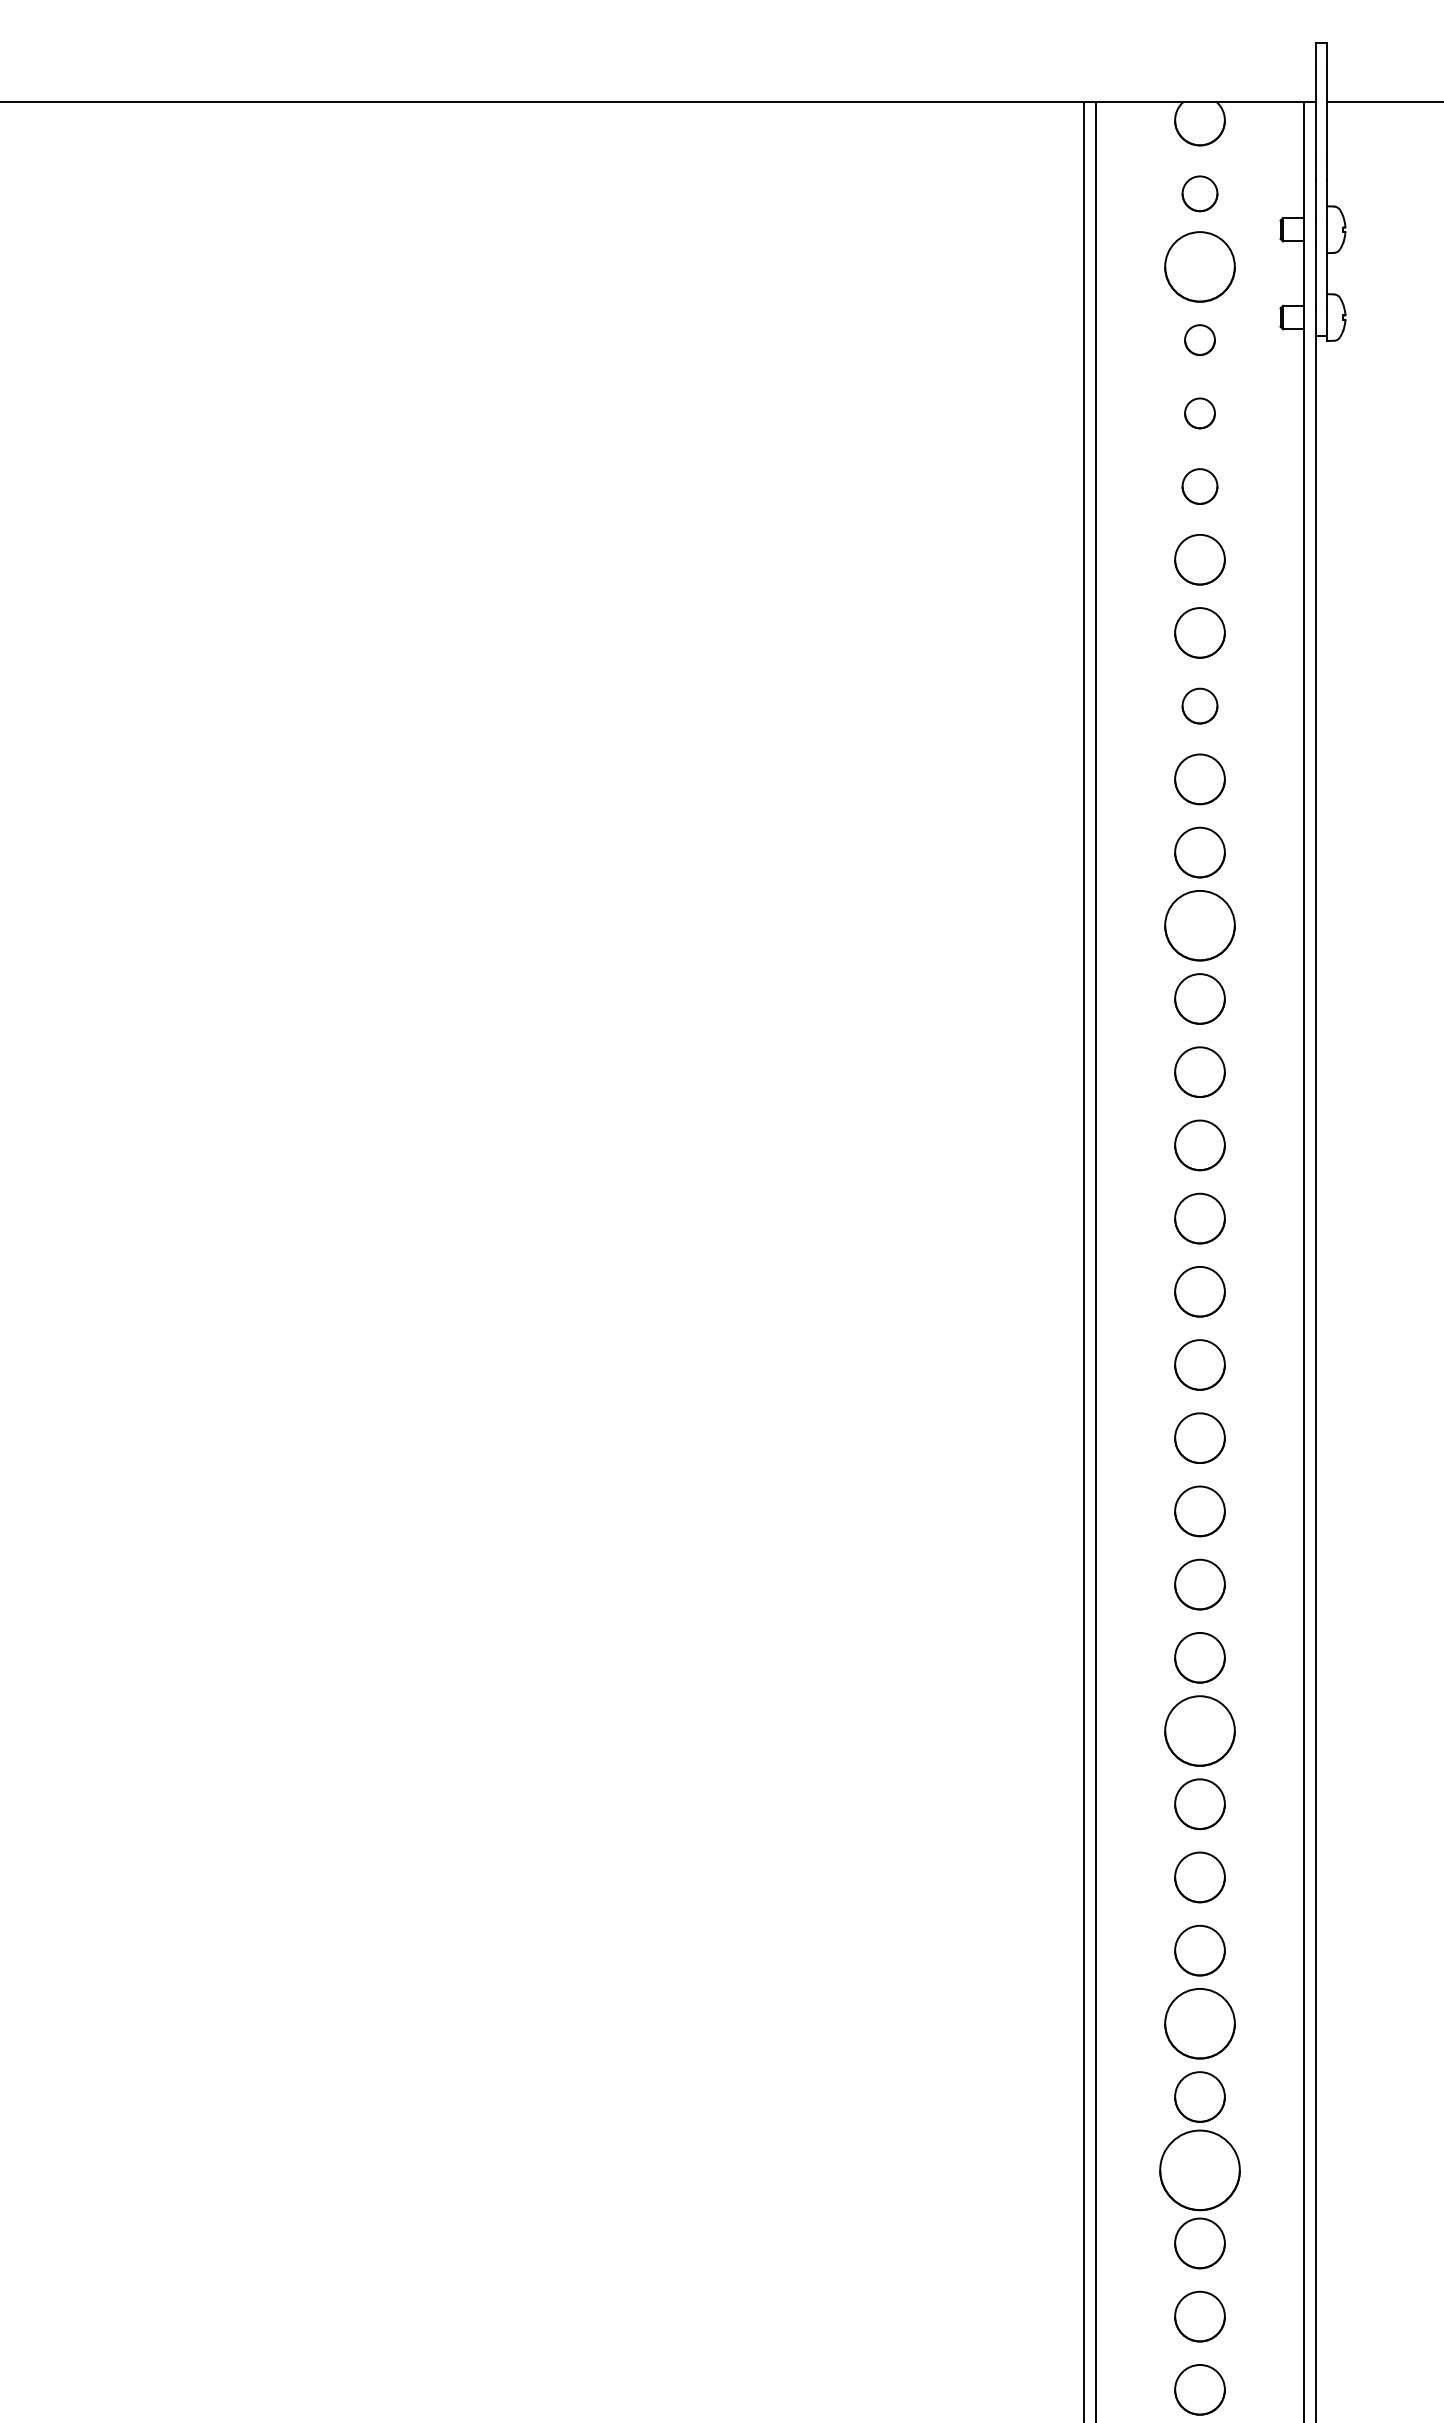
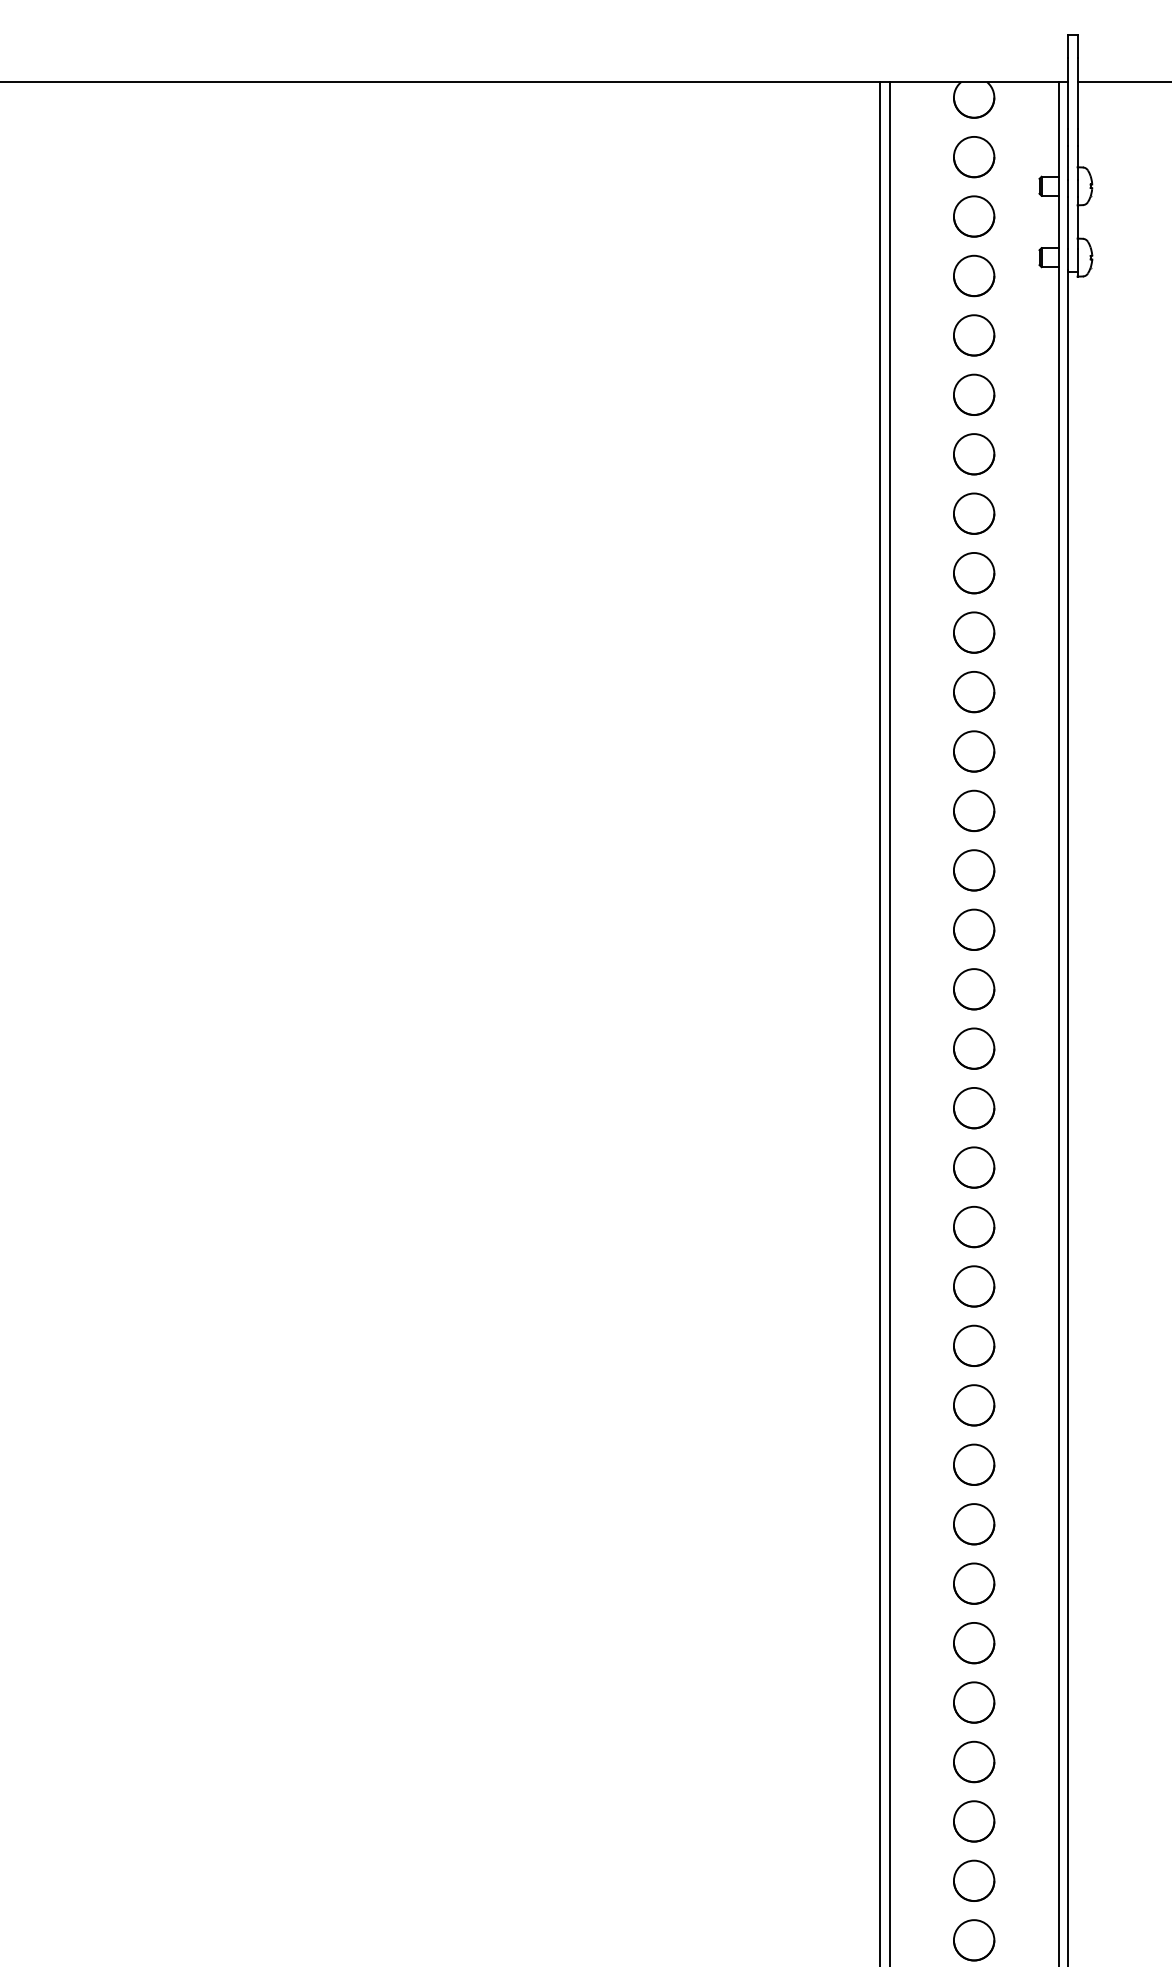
part: (1199, 193) -> (973, 156), size x1.43
part: (1199, 266) -> (973, 216), size x0.71
part: (1199, 339) -> (973, 275), size x1.67
part: (1199, 413) -> (973, 335), size x1.67
part: (1199, 486) -> (973, 394), size x1.43
part: (1199, 705) -> (973, 572), size x1.43
part: (1199, 925) -> (973, 751), size x0.71
part: (1199, 1730) -> (973, 1404), size x0.71
part: (1199, 2023) -> (973, 1642), size x0.71
part: (1199, 2169) -> (973, 1761), size x0.62

